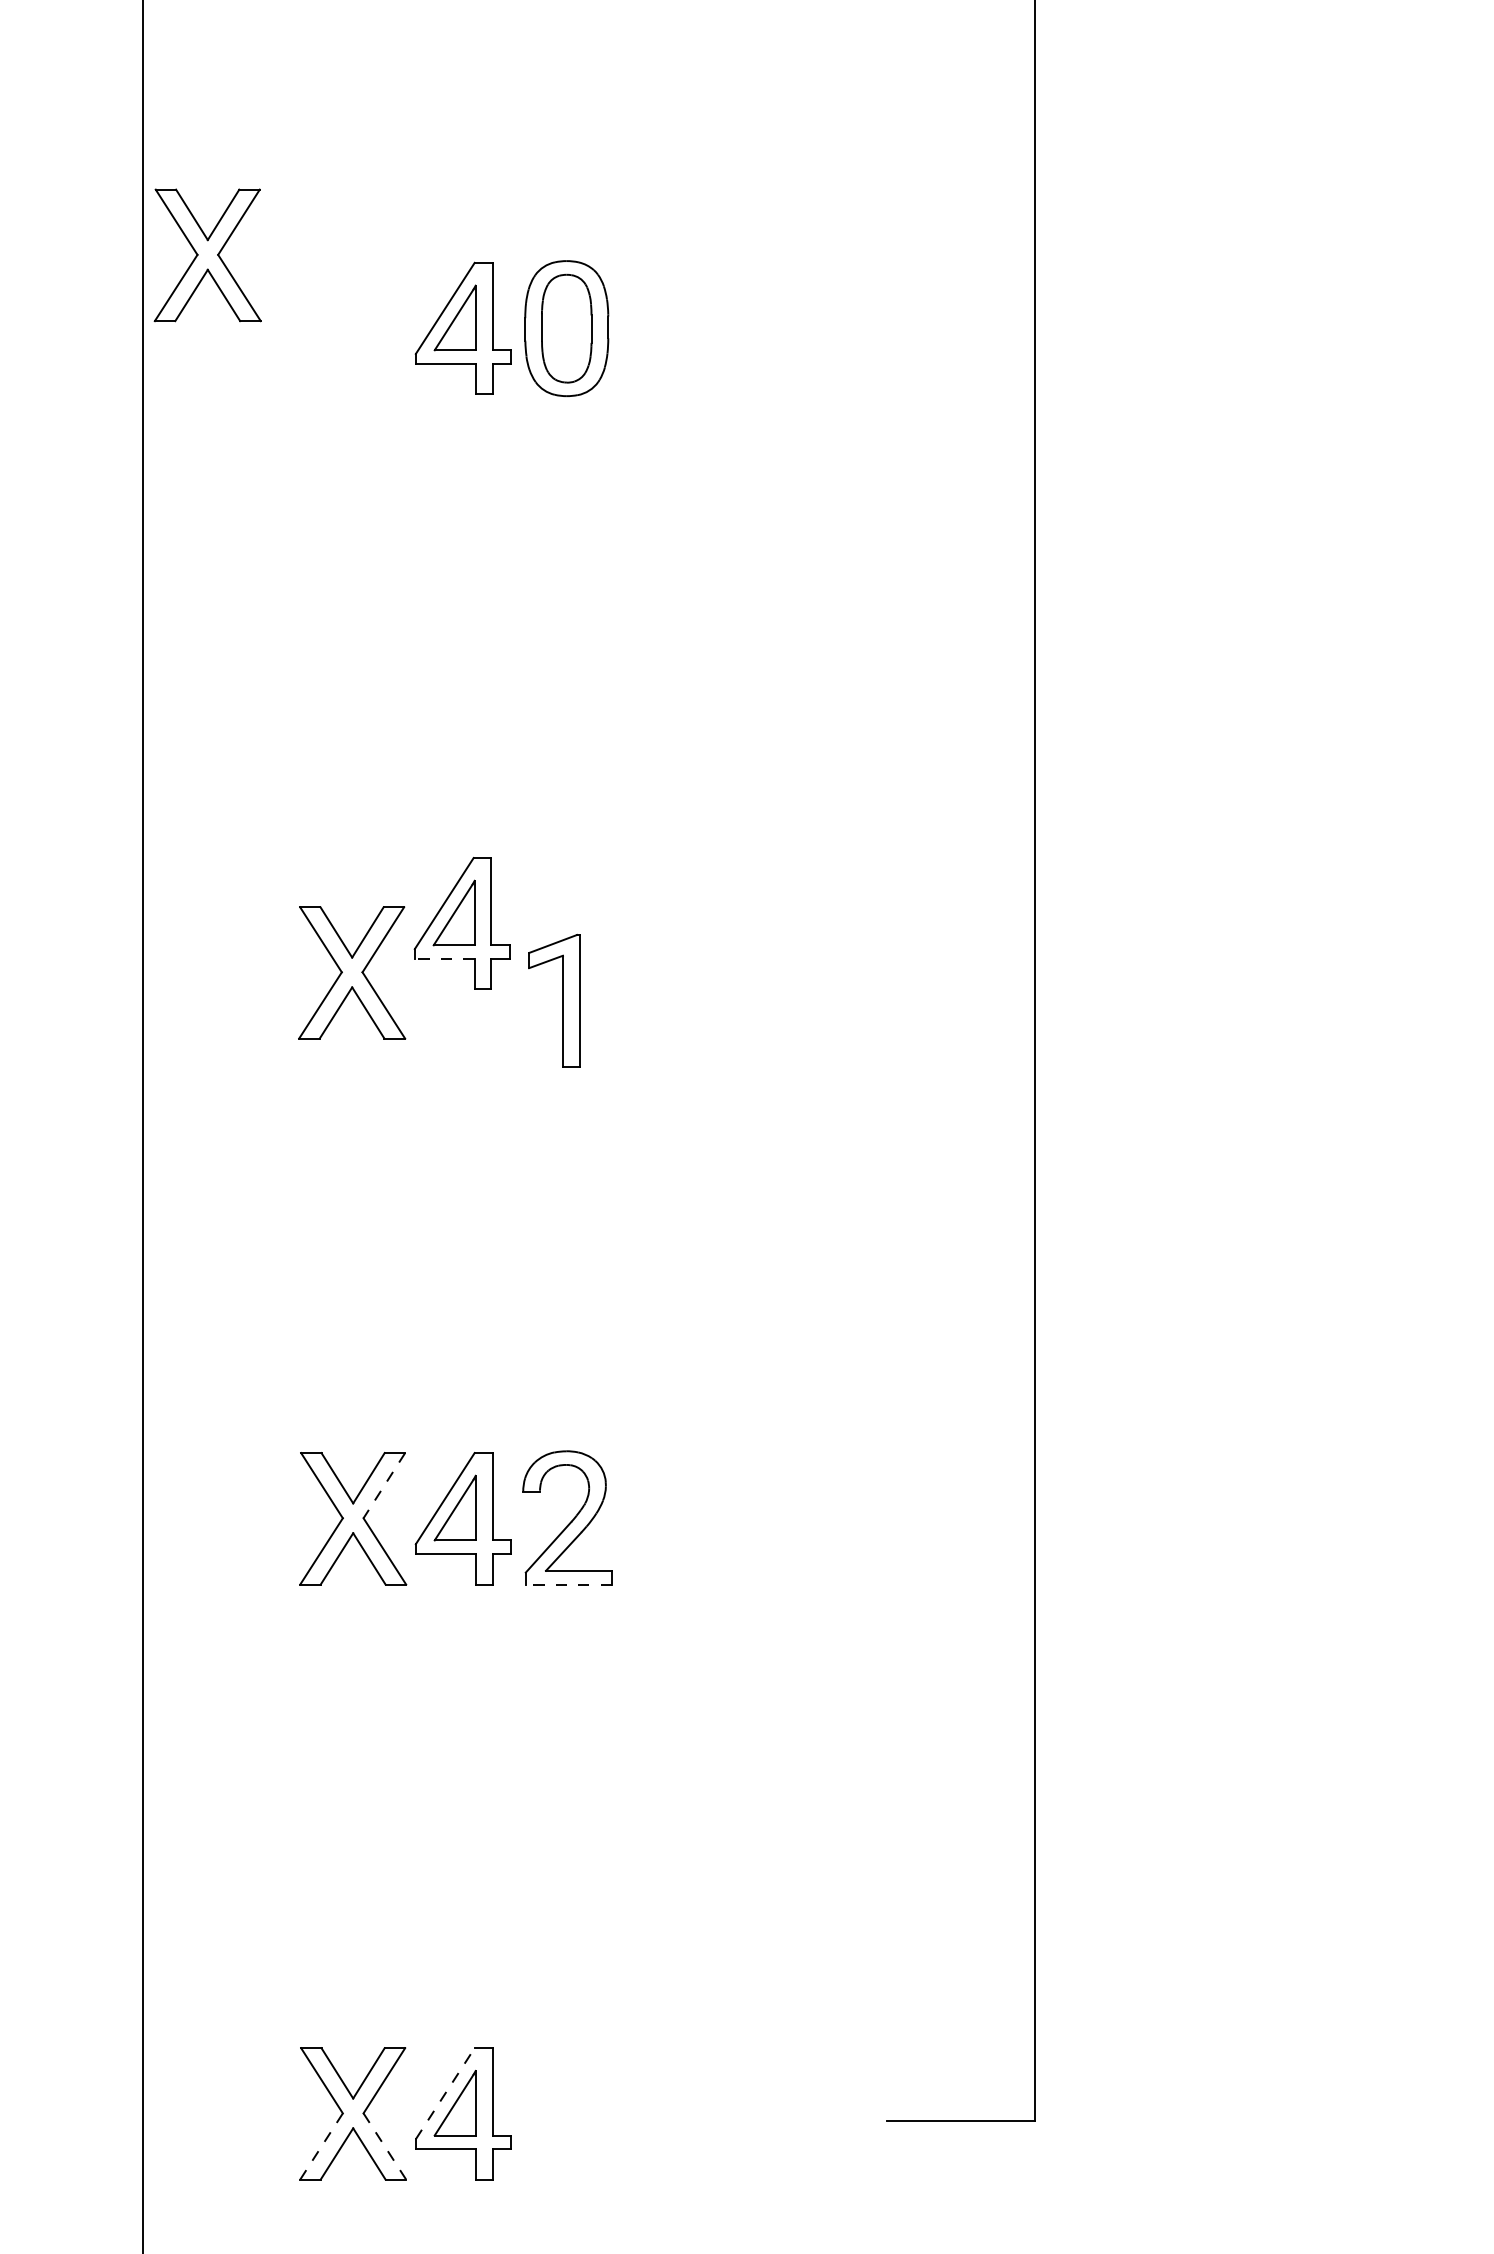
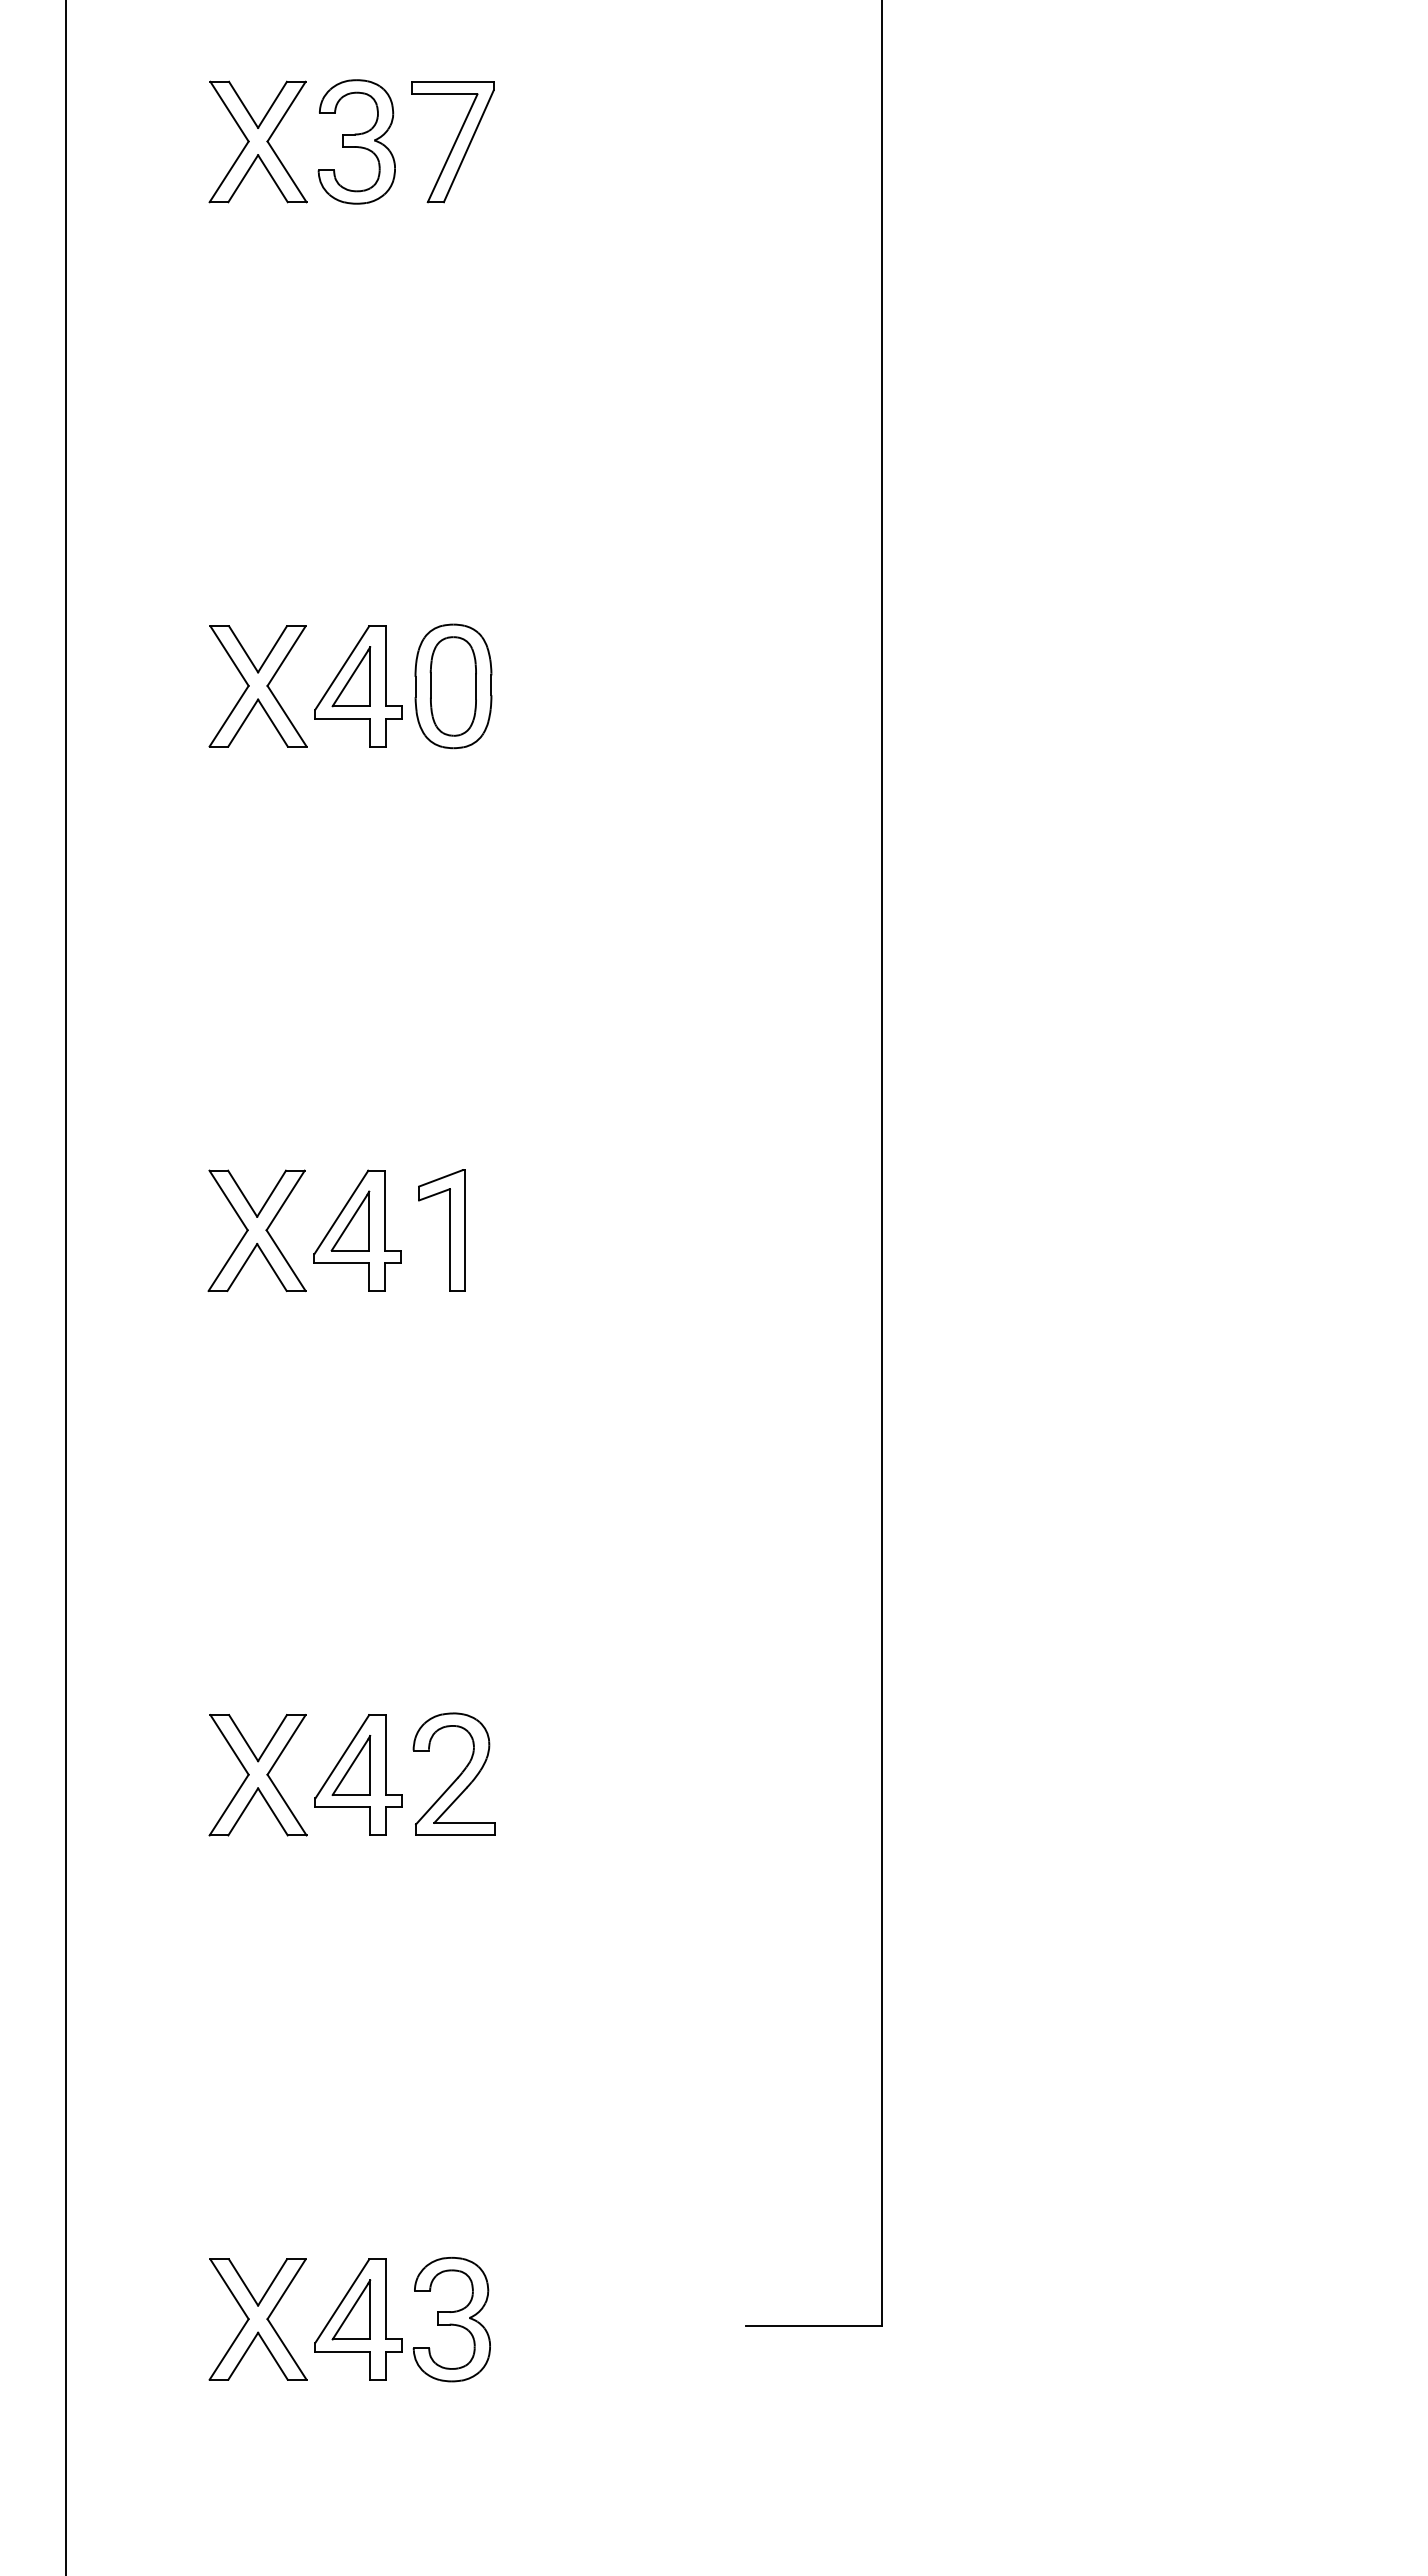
part: (207, 255) -> (257, 686), moved
line: (444, 959) -> (341, 1263), dashed -> solid
part: (351, 972) -> (256, 1230), moved
part: (562, 1000) -> (449, 1230), moved
line: (384, 1486) -> (286, 1745), dashed -> solid
line: (567, 1584) -> (454, 1835), dashed -> solid
line: (445, 2094) -> (342, 2301), dashed -> solid
part: (564, 2113) -> (451, 2319), added
line: (321, 2146) -> (229, 2349), dashed -> solid
line: (385, 2146) -> (287, 2349), dashed -> solid

